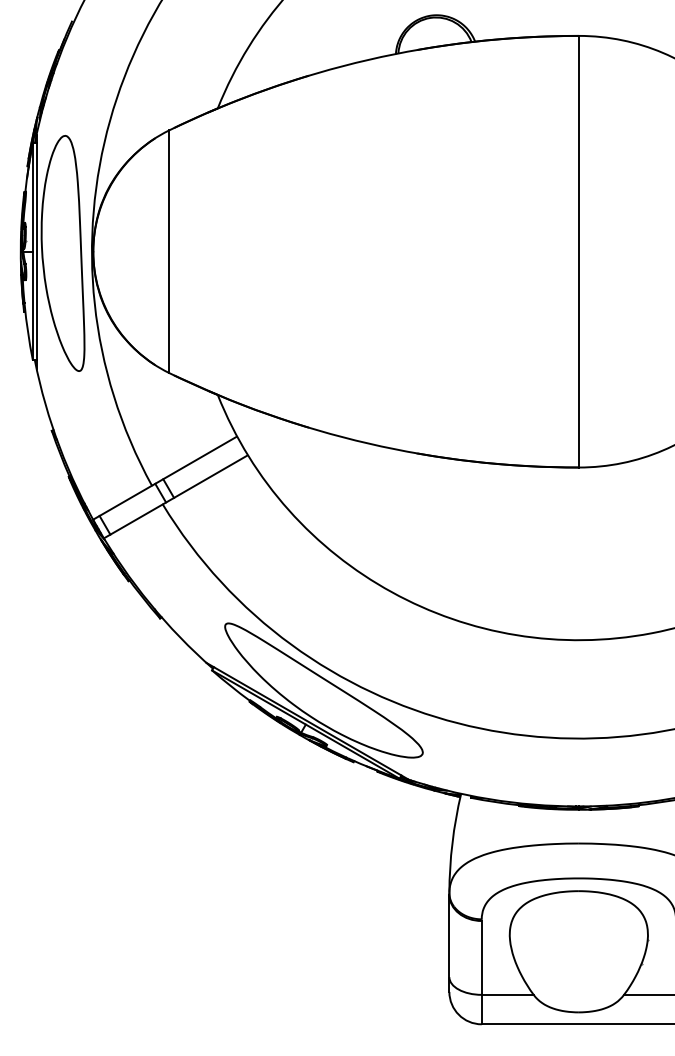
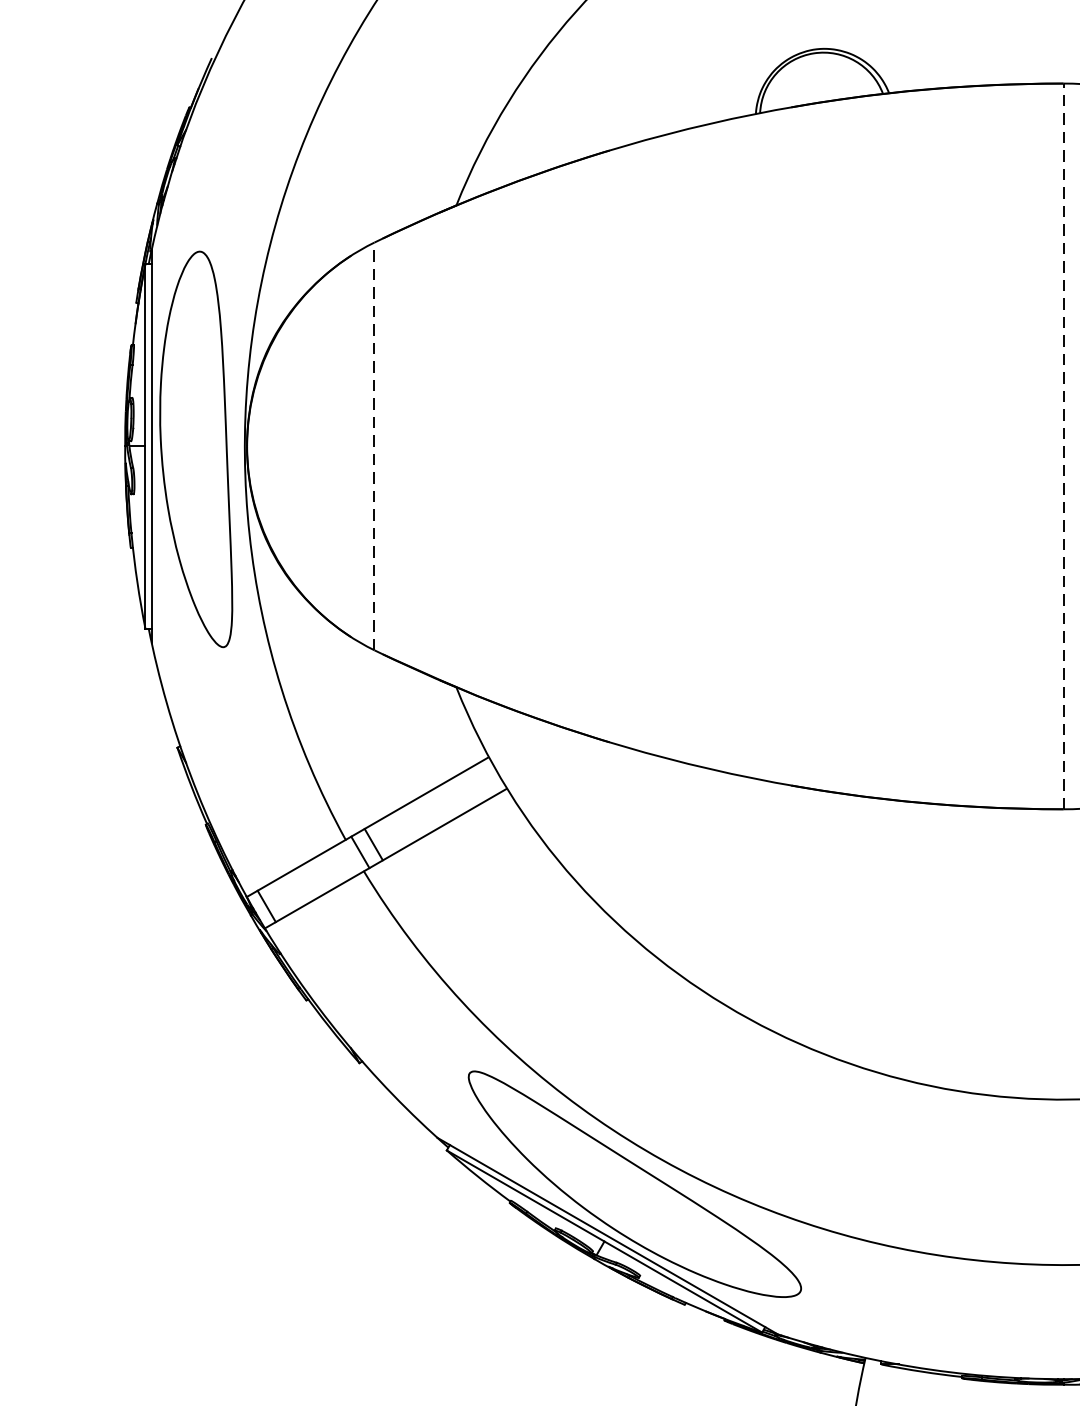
line: (169, 251) -> (375, 446), solid -> dashed
line: (578, 251) -> (1062, 446), solid -> dashed

